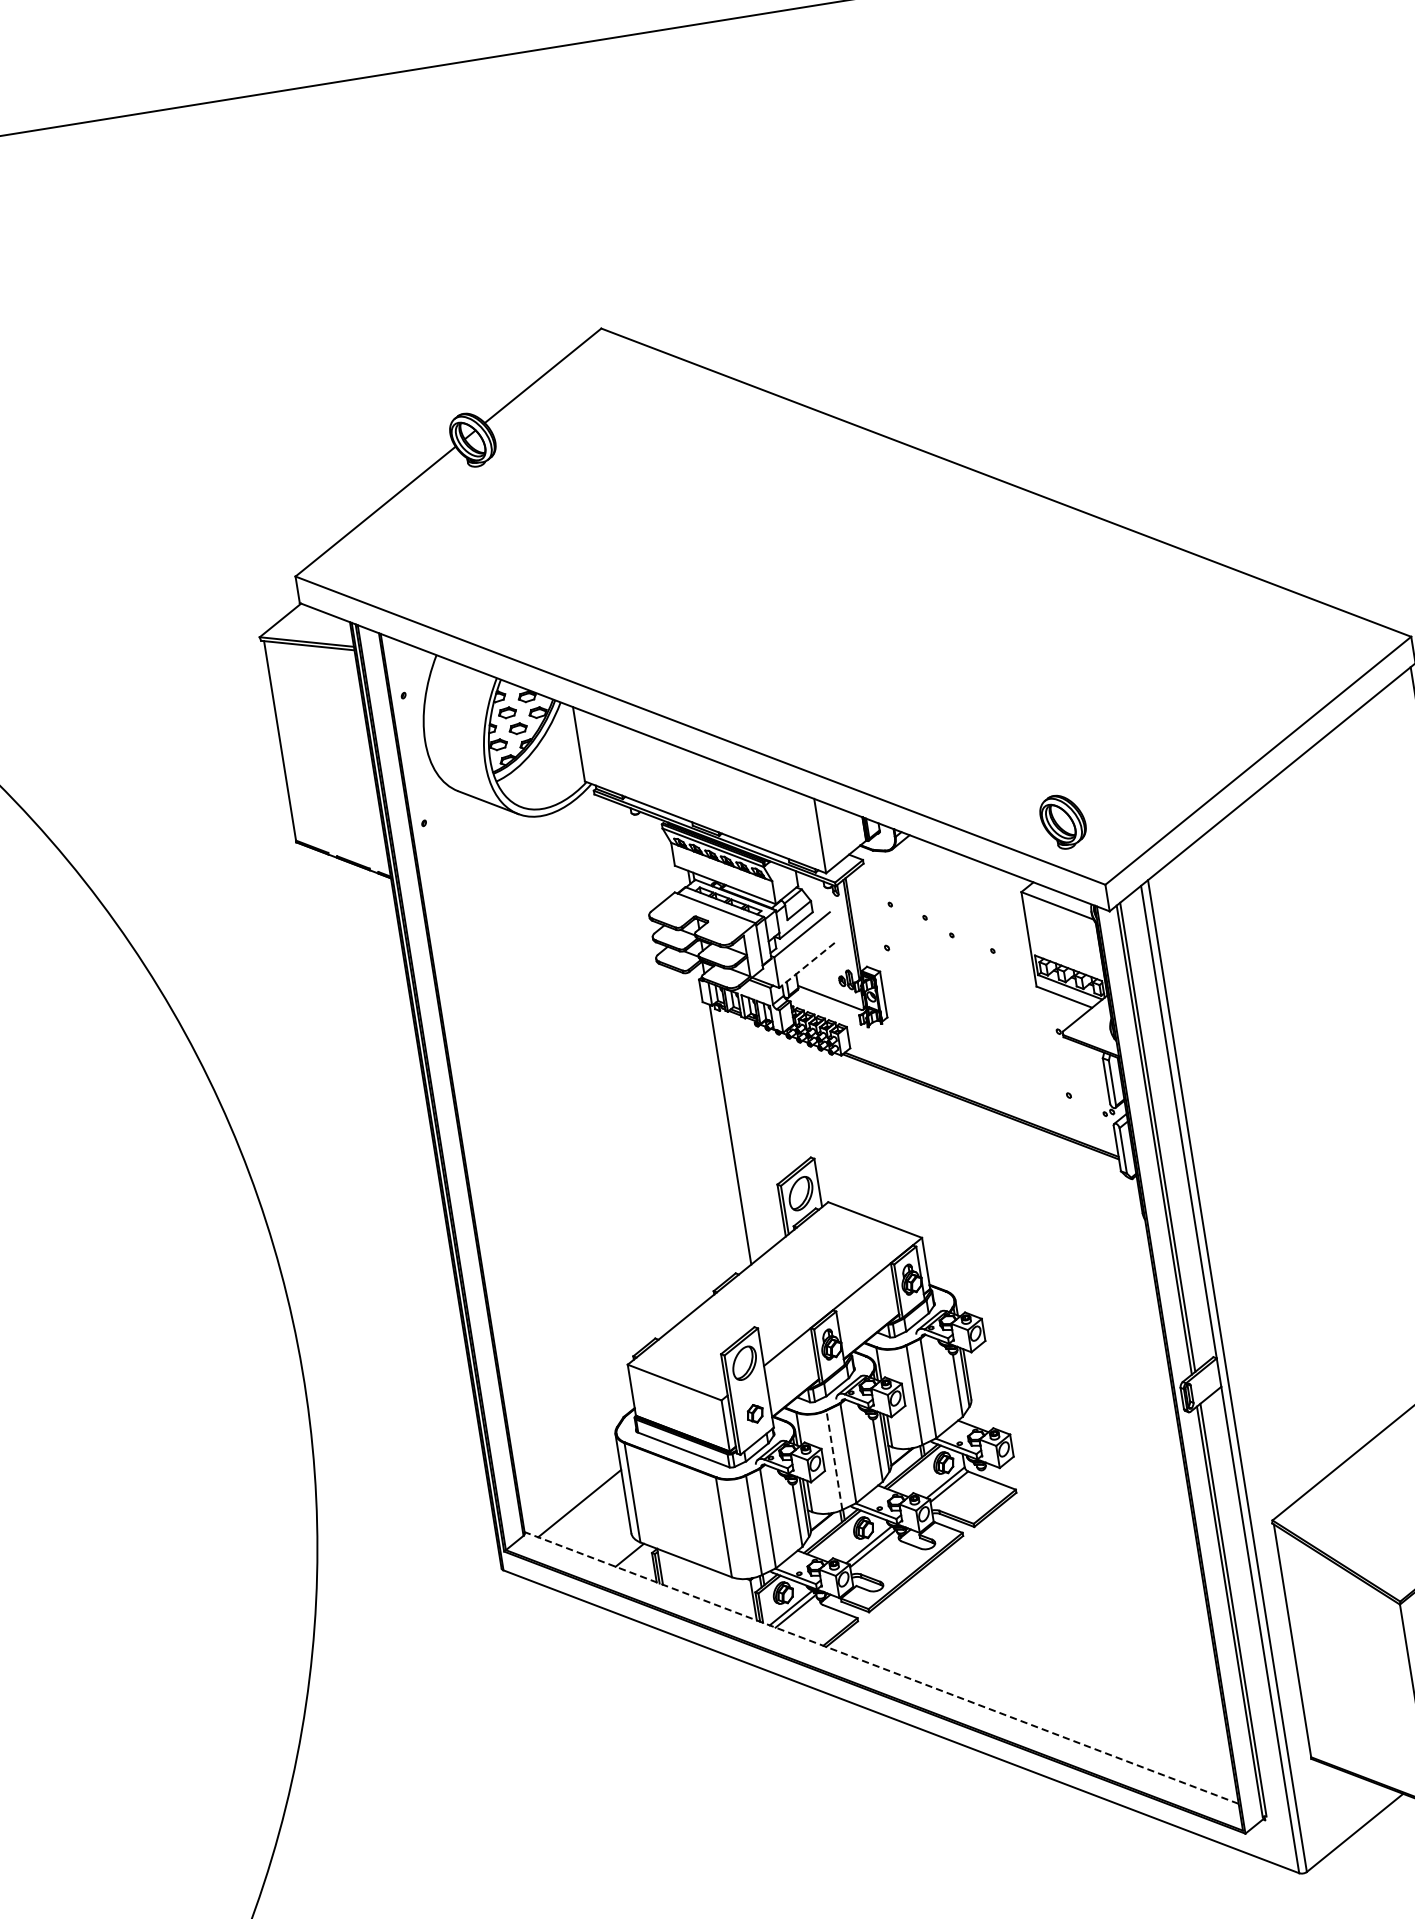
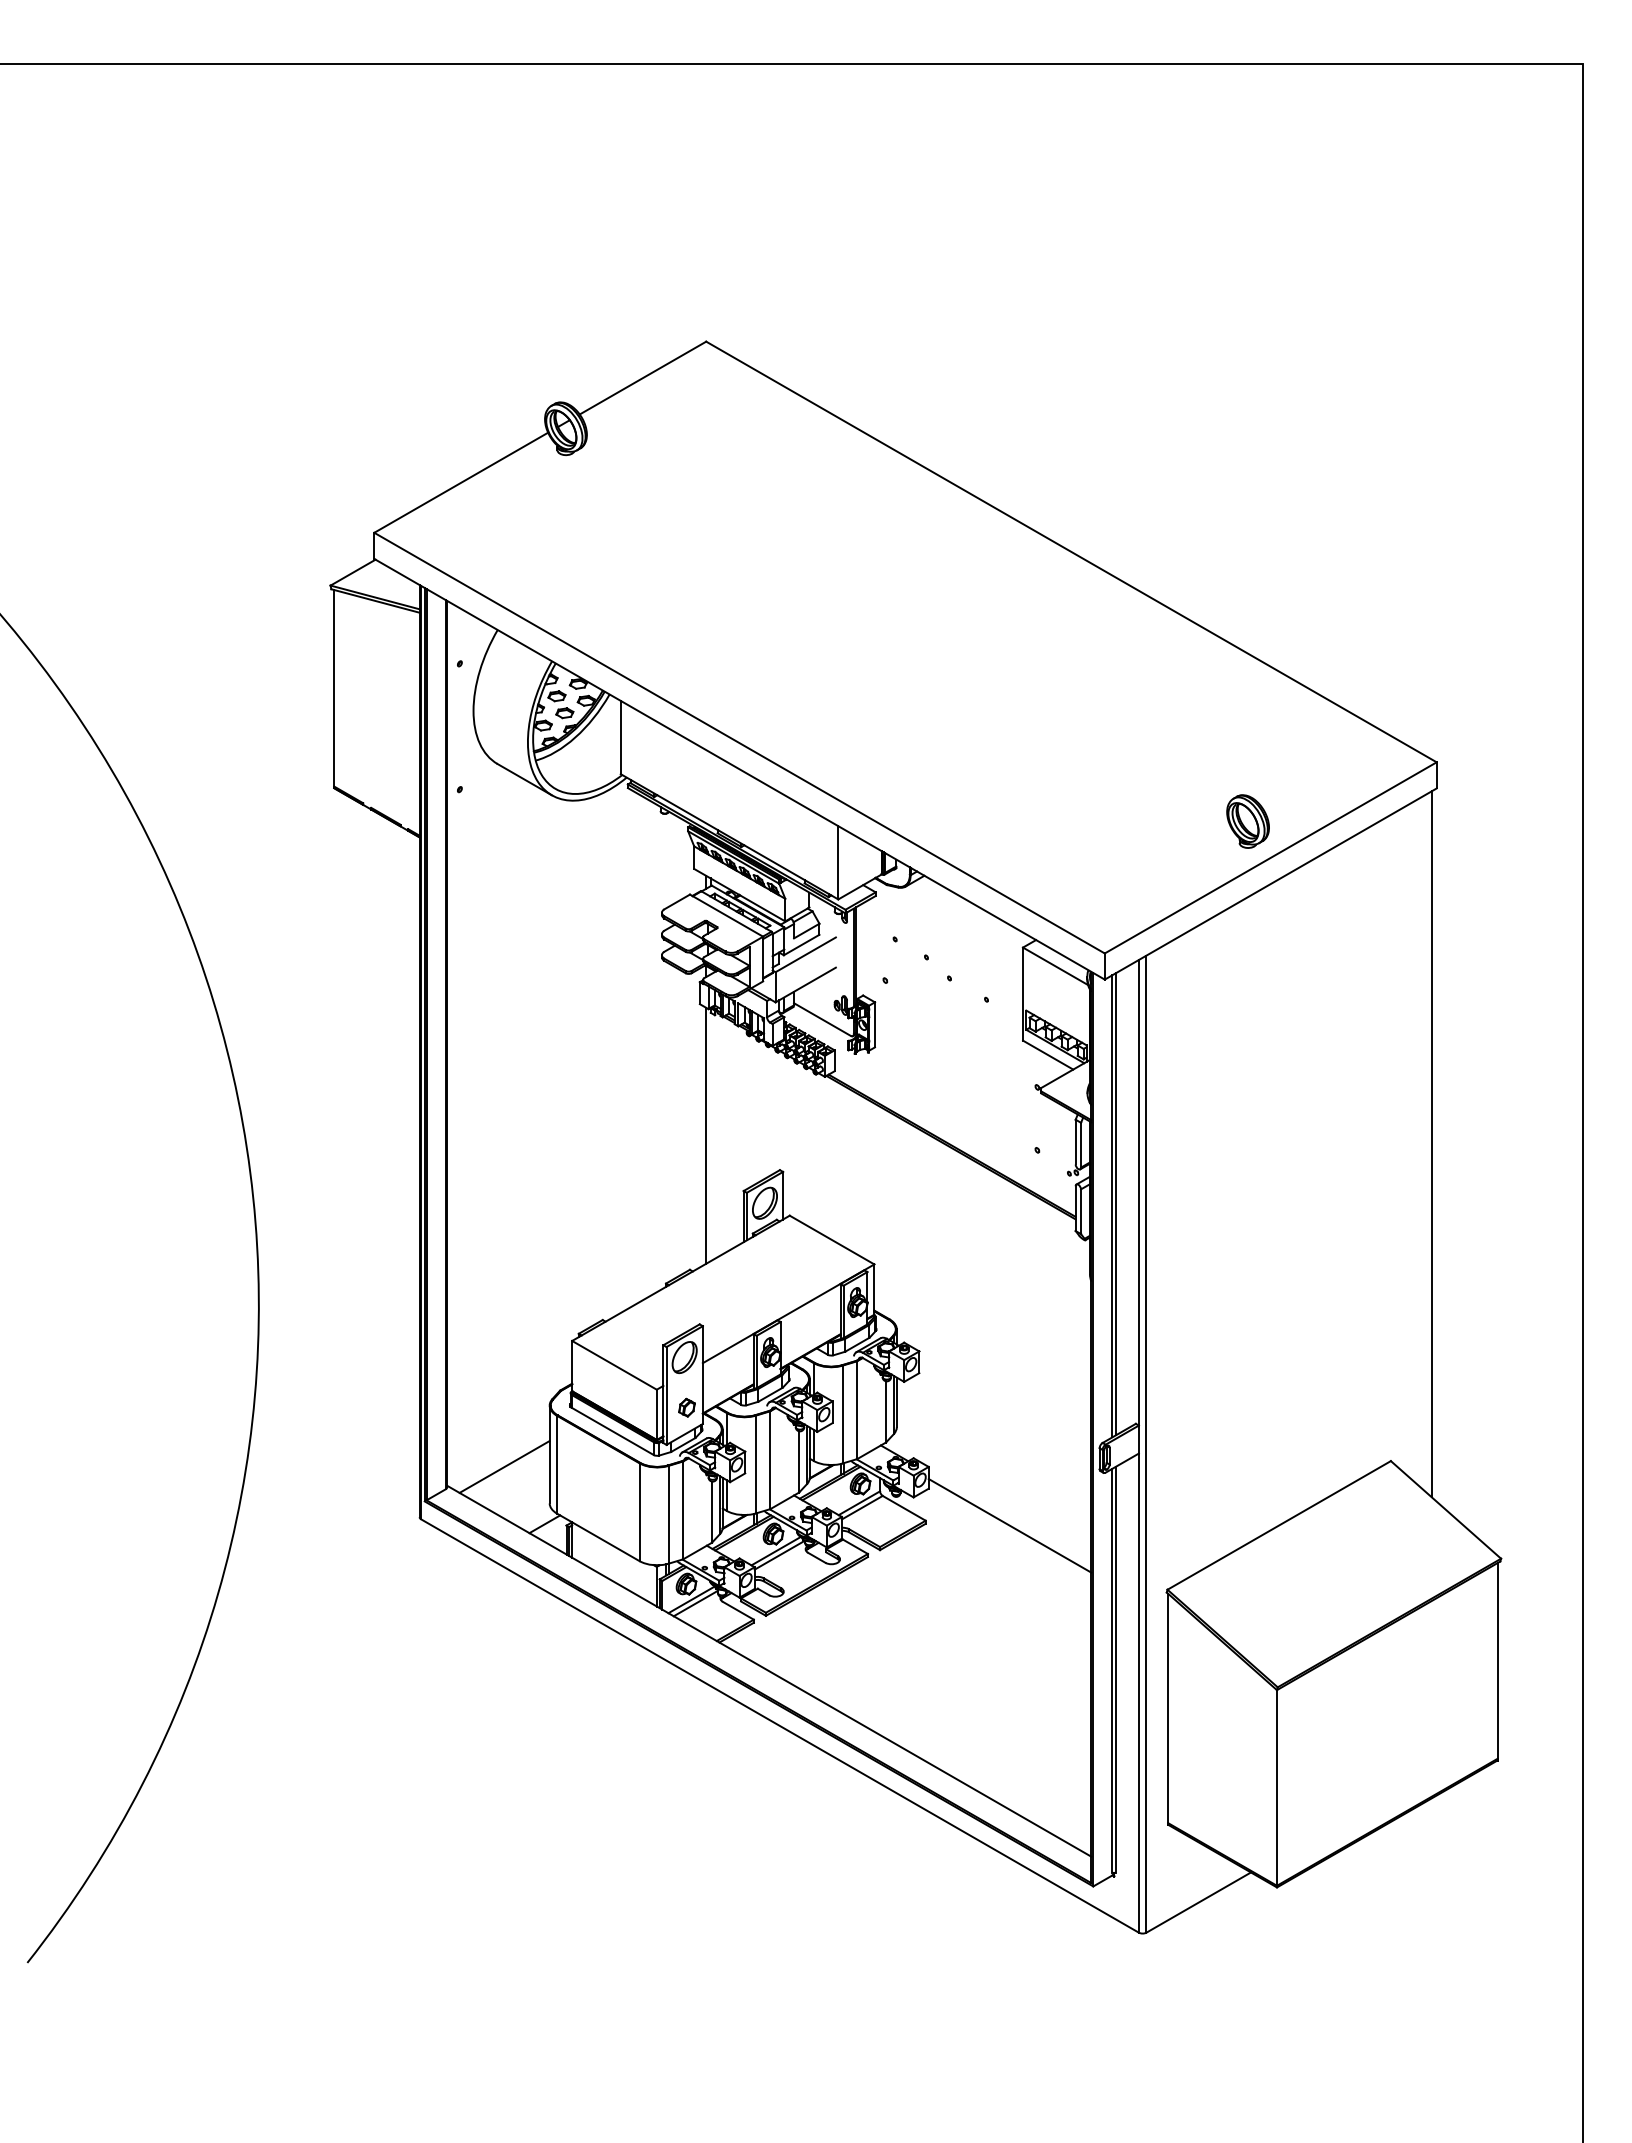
part: (1062, 821) -> (1247, 821), moved
line: (806, 965) -> (805, 985), dashed -> solid
line: (833, 1460) -> (755, 1464), dashed -> solid
line: (1101, 1480) -> (1009, 1525), added
line: (881, 1668) -> (769, 1671), dashed -> solid

